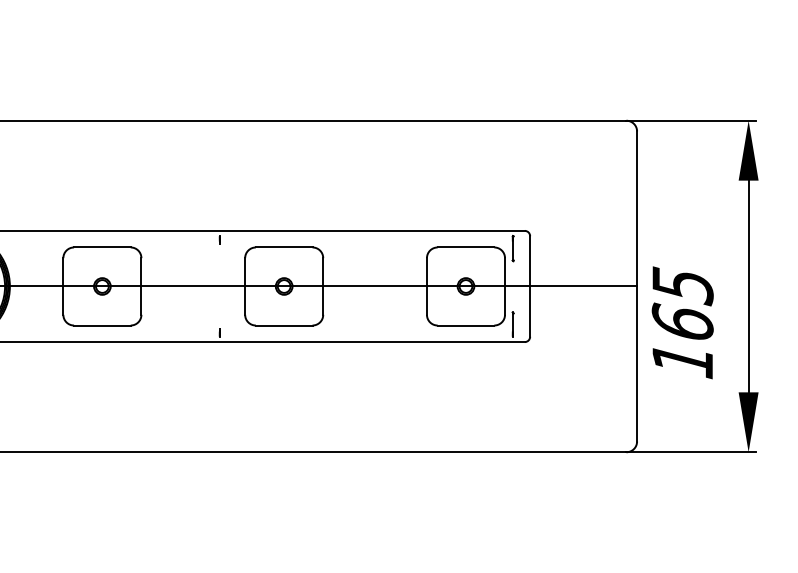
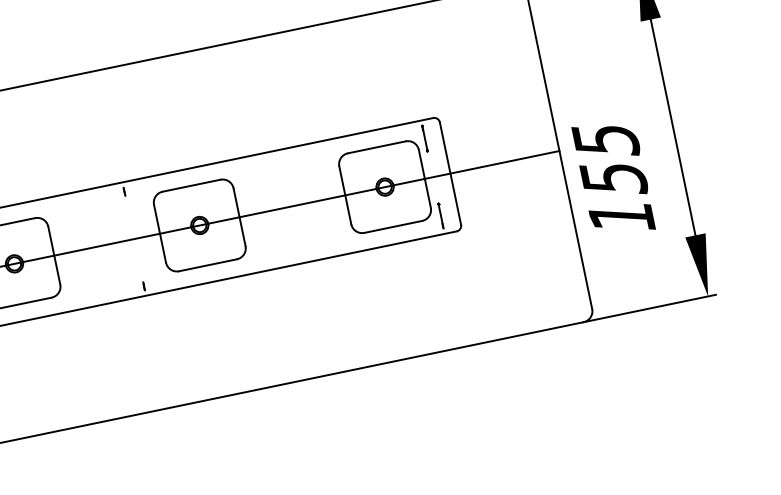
text: (682, 322) -> (613, 178), 165 -> 155

